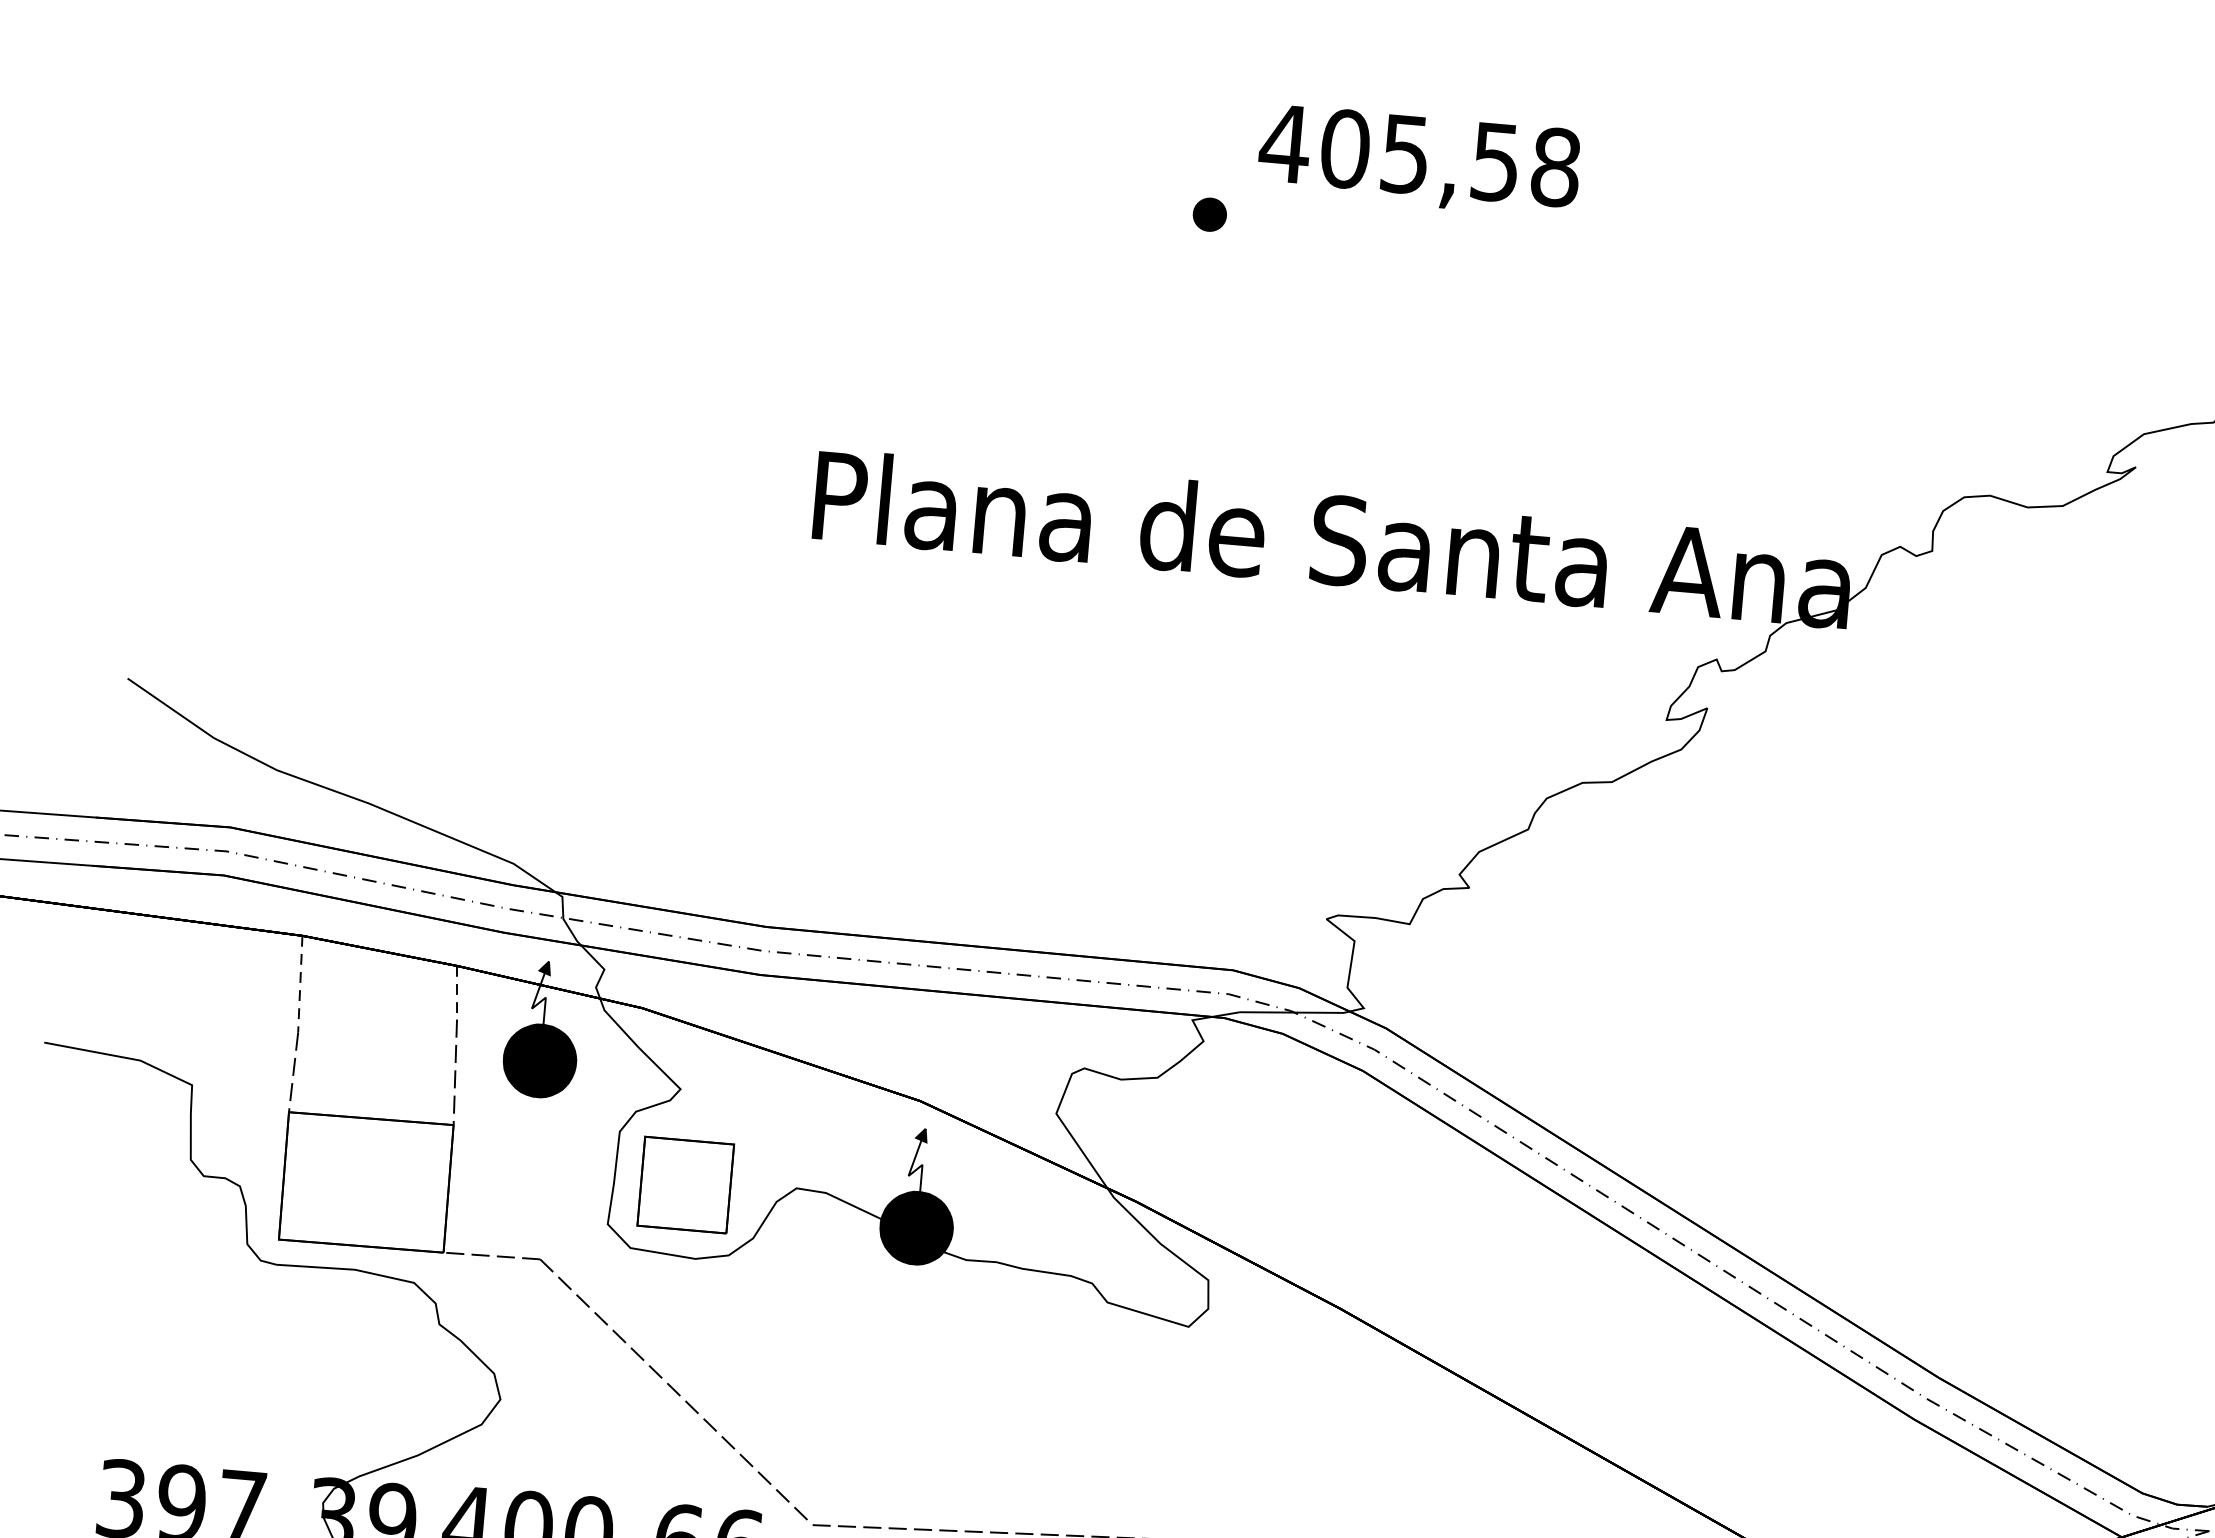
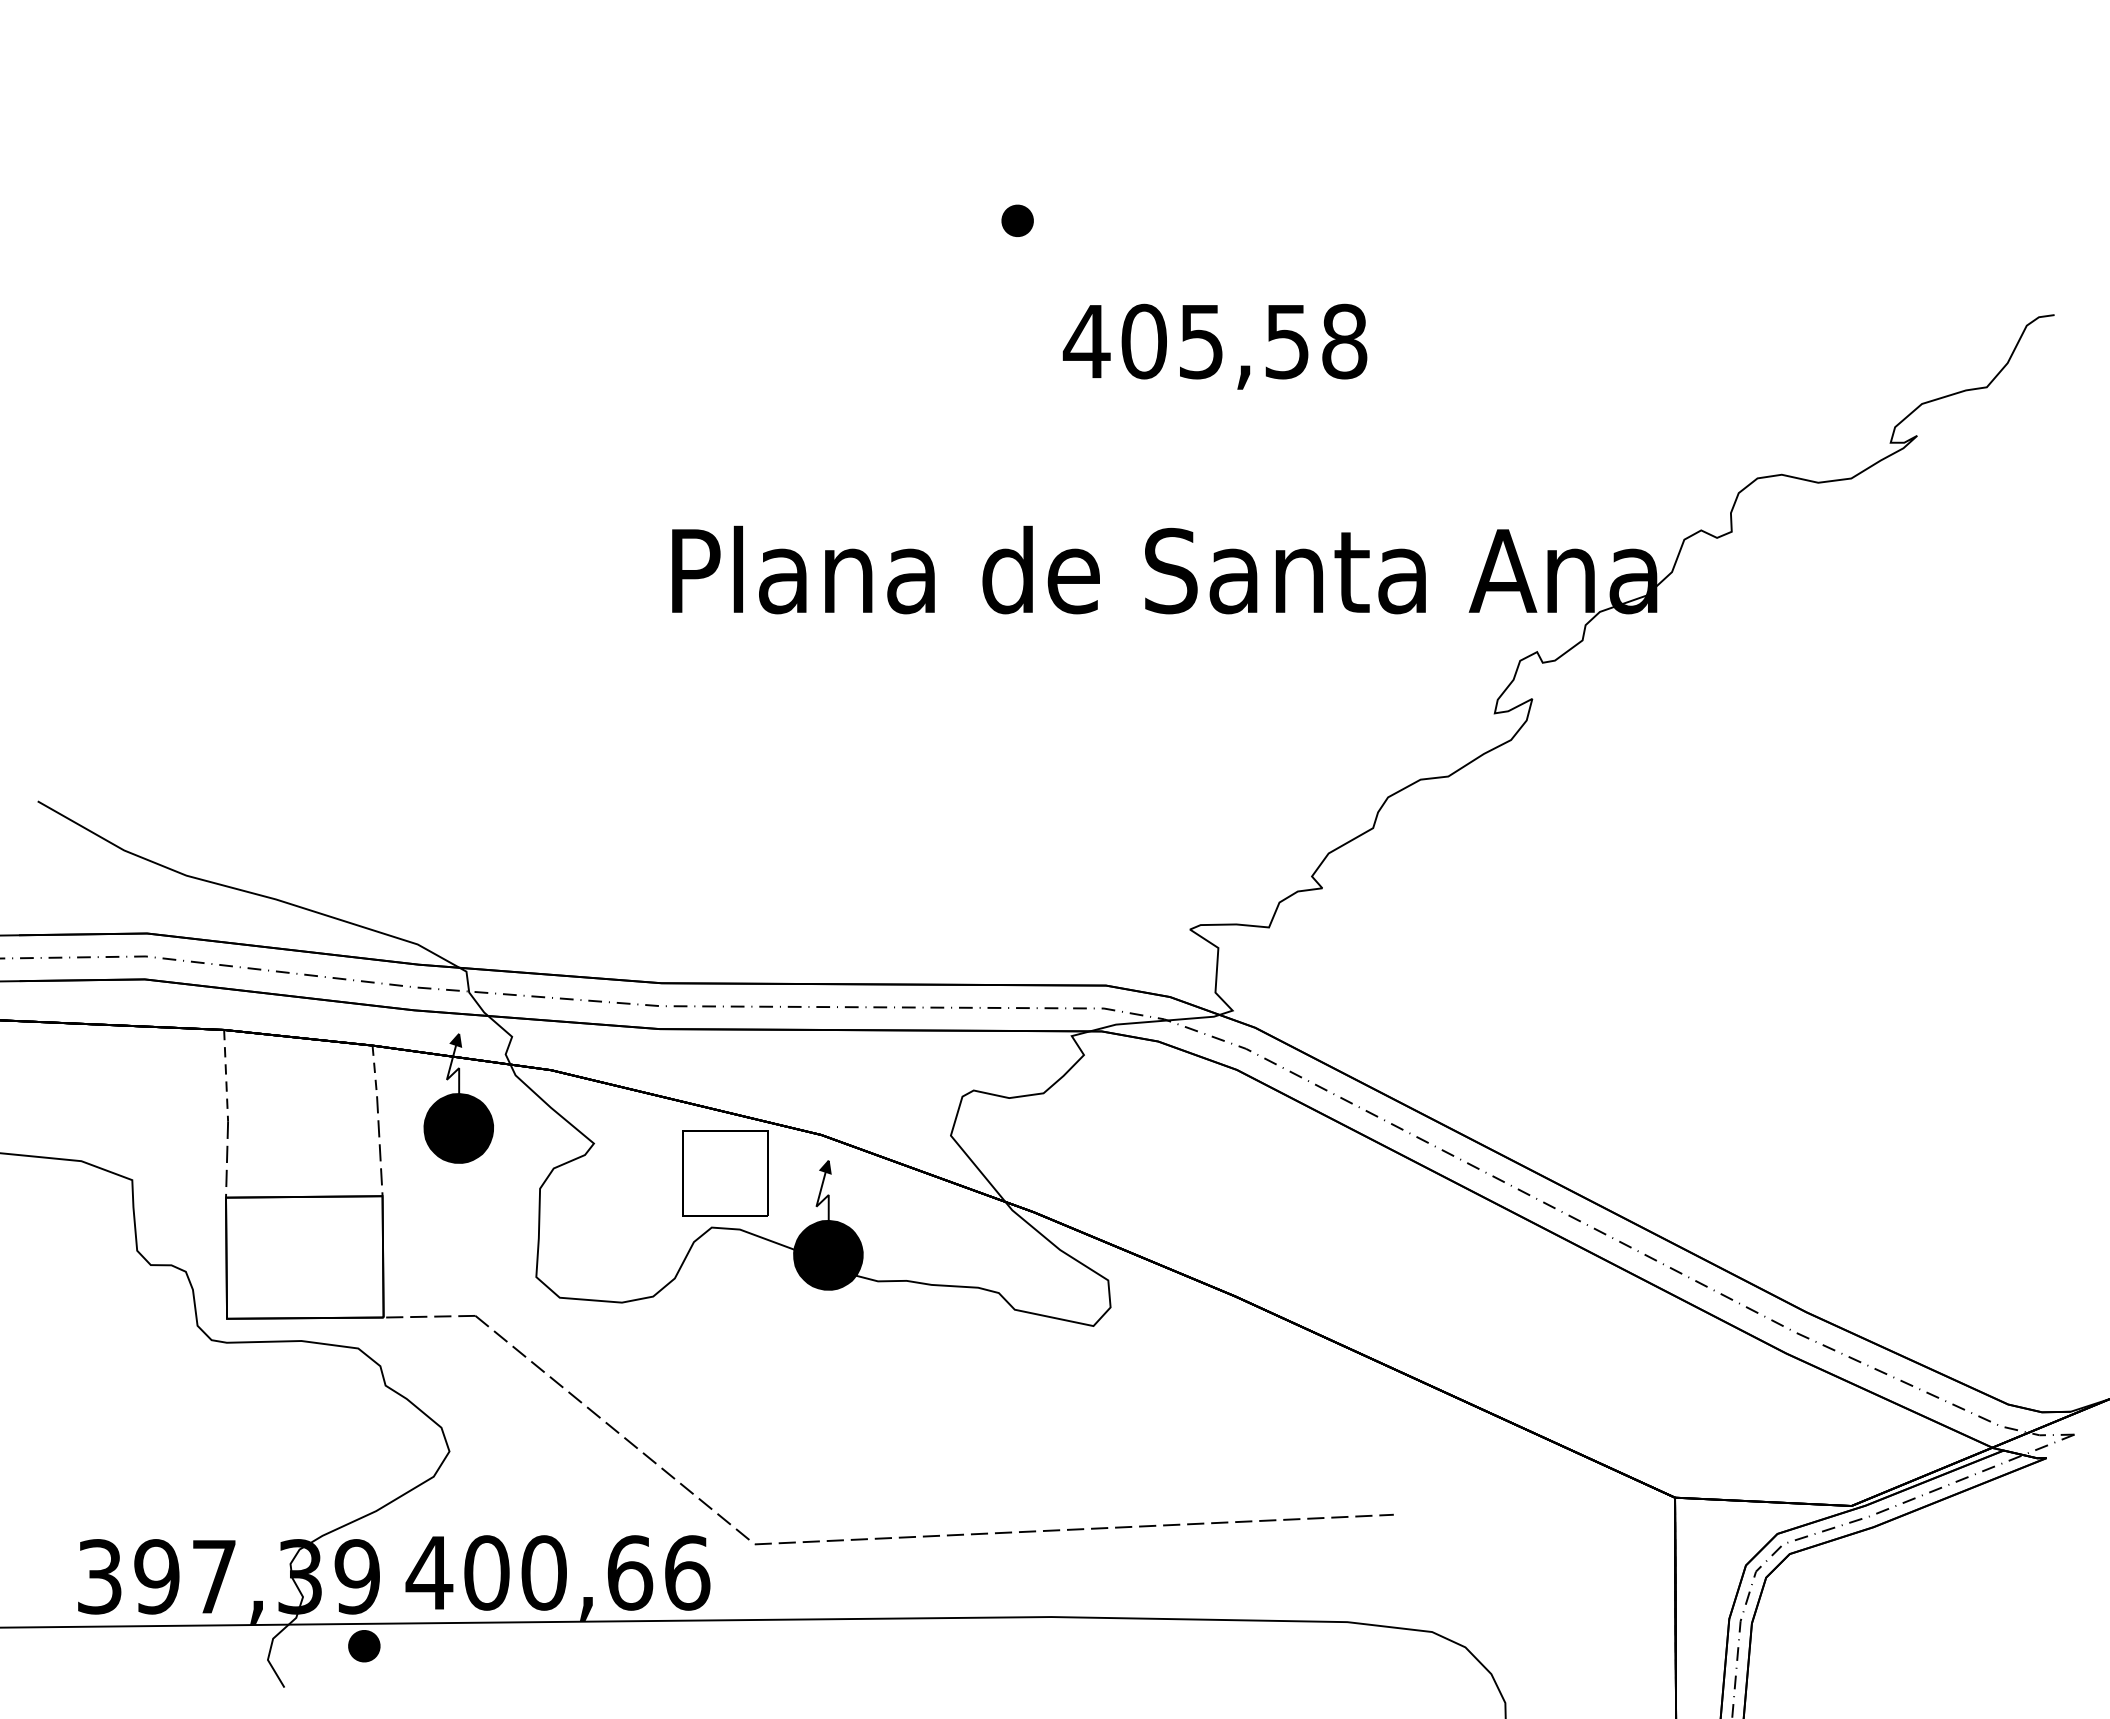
text: (1418, 160) -> (1214, 346), moved
part: (1209, 214) -> (1017, 220), moved
part: (685, 1184) -> (725, 1173), moved

